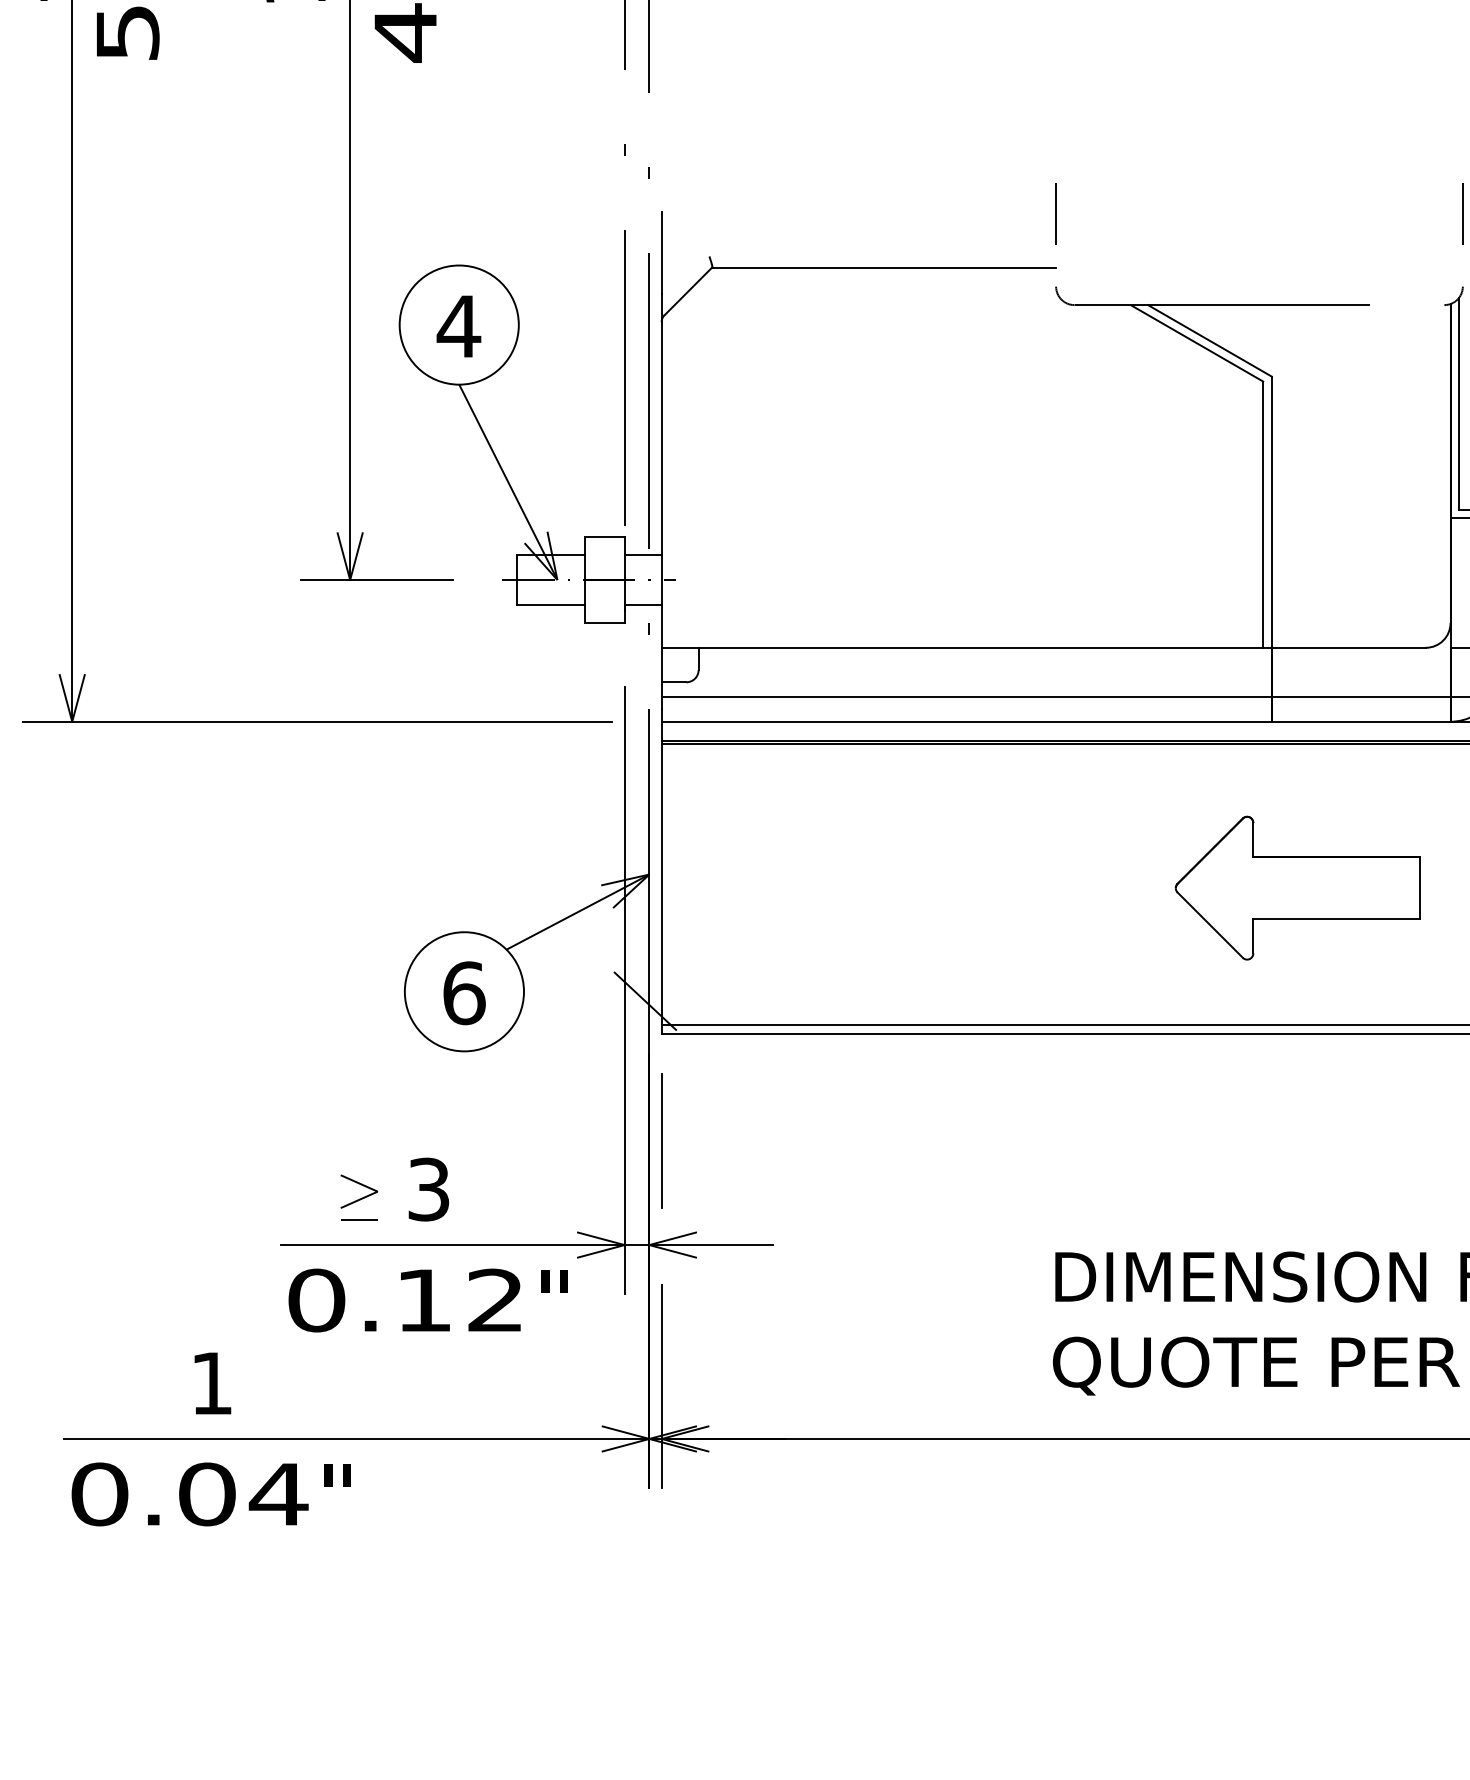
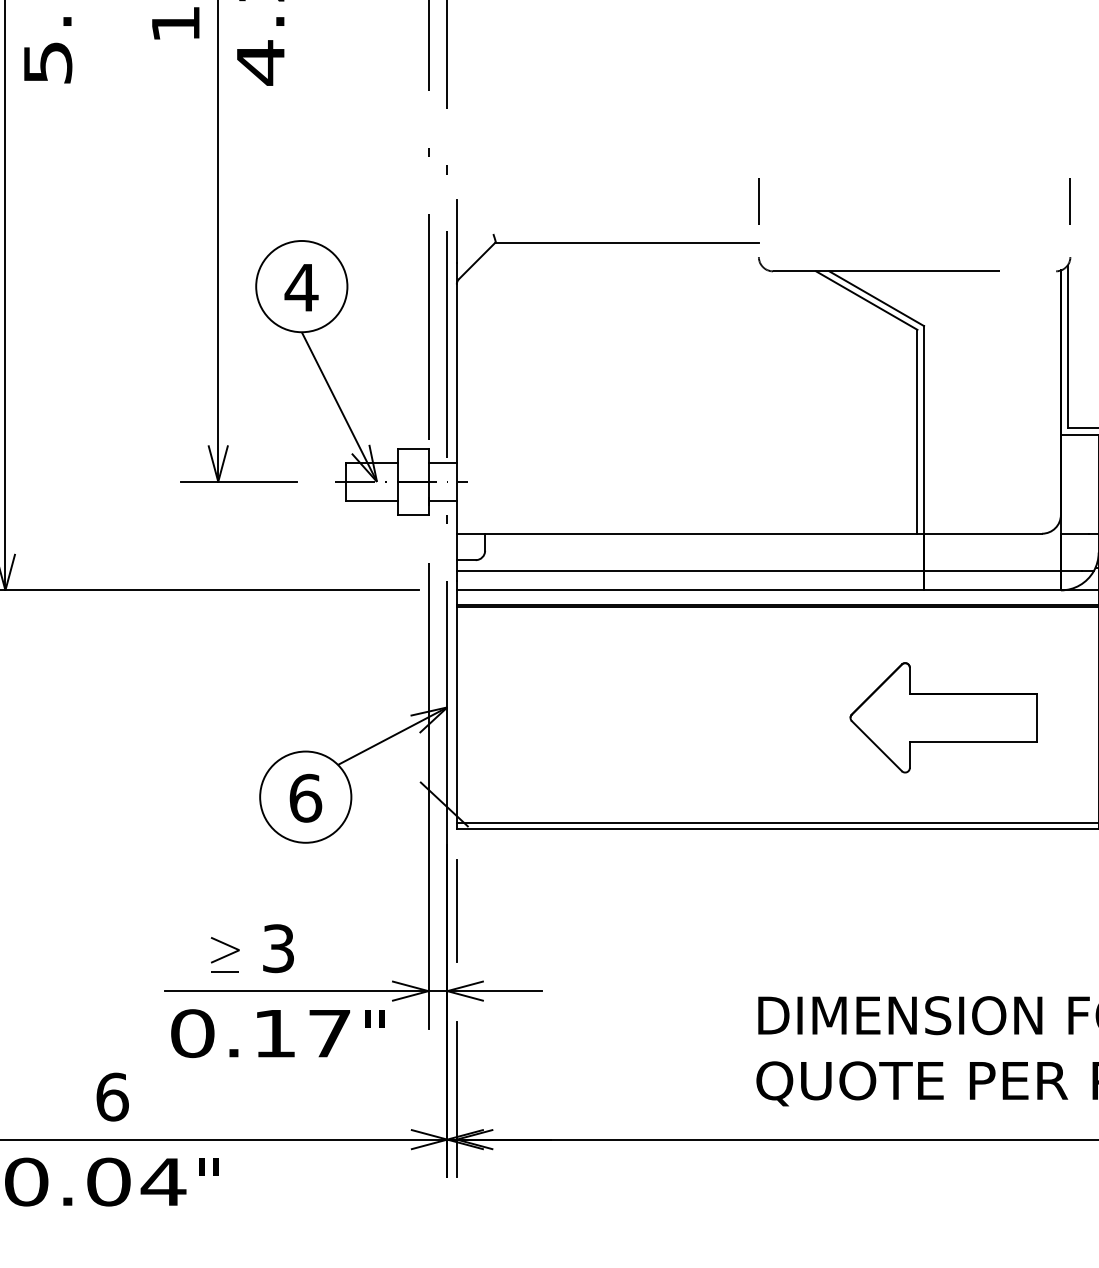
text: (495, 1299) -> (329, 1032), 0.12 -> 0.17
text: (212, 1383) -> (112, 1097), 1 -> 6

